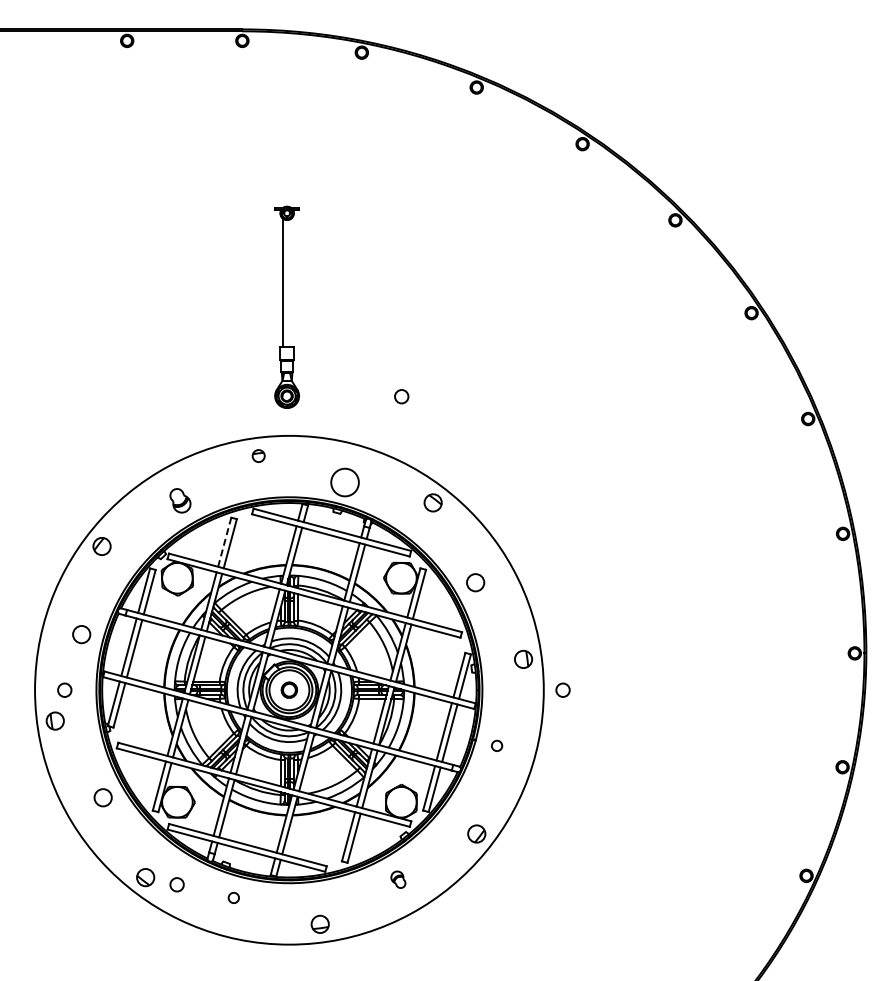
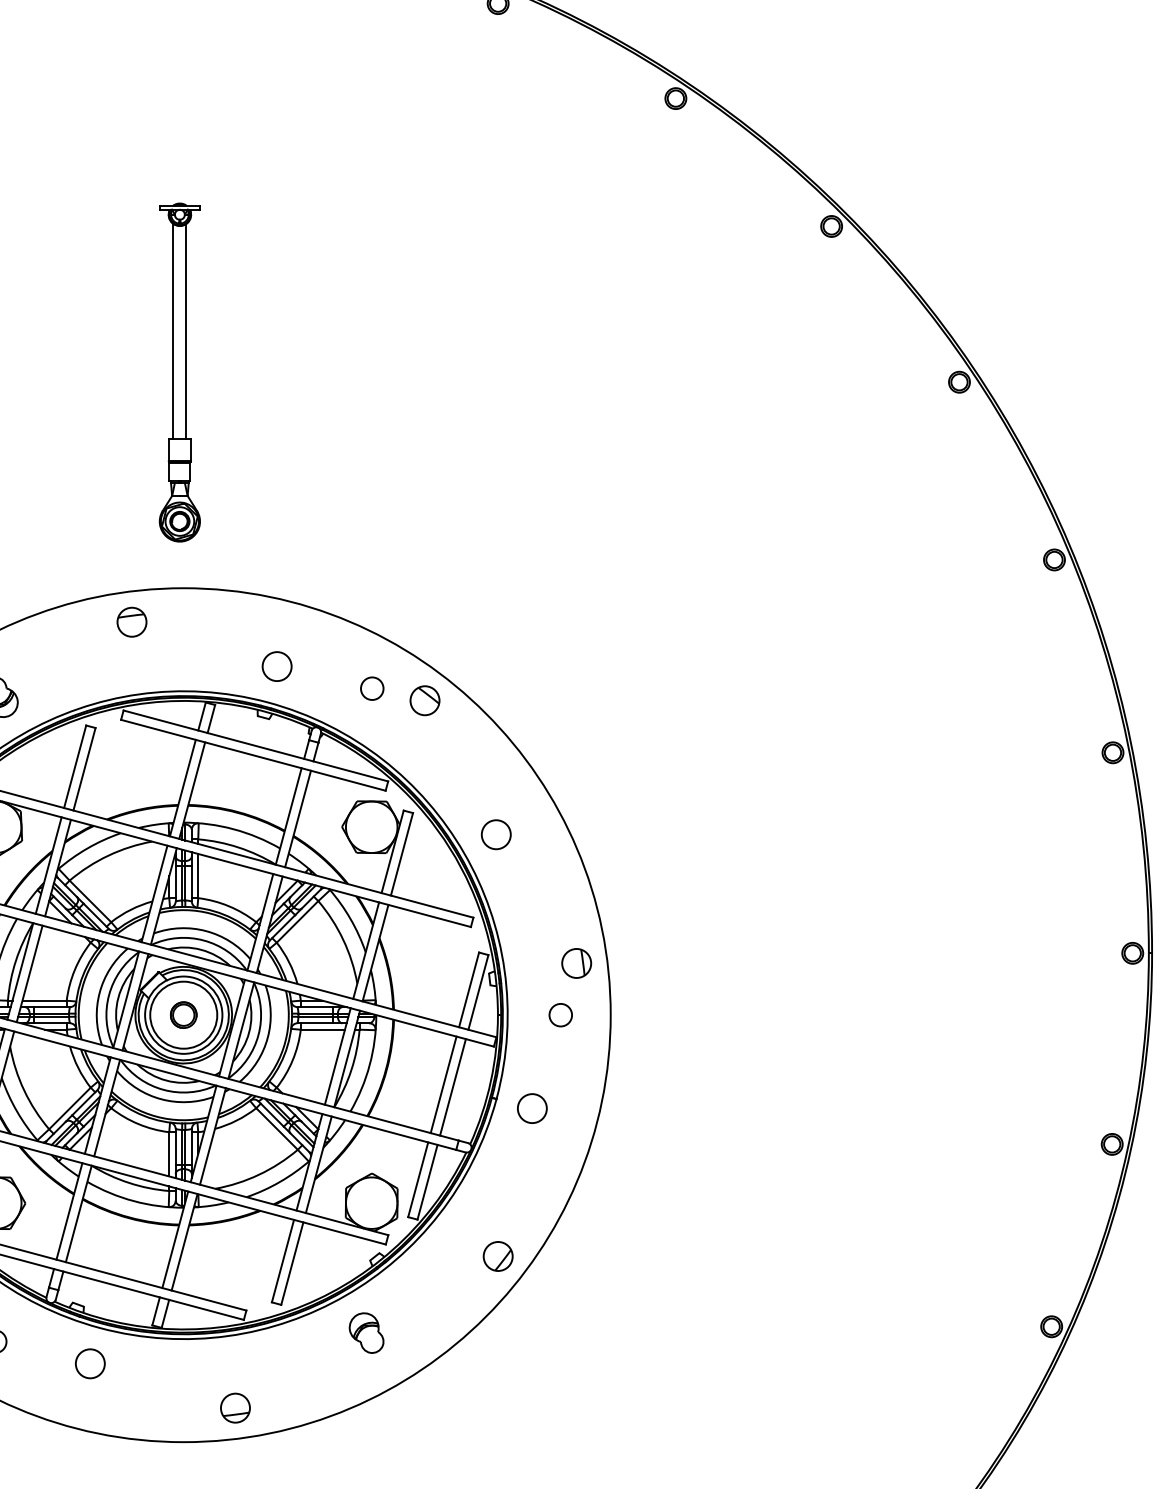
line: (290, 282) -> (185, 330), added
circle: (401, 396) -> (371, 688), moved
part: (258, 455) -> (131, 621), size x1.43
circle: (344, 482) -> (276, 666), size x0.62
line: (224, 542) -> (74, 767), dashed -> solid
circle: (562, 689) -> (559, 1013), moved
circle: (496, 745) -> (531, 1107), size x1.67
part: (398, 879) -> (366, 1332), size x1.43
circle: (233, 897) -> (89, 1363), size x1.67

